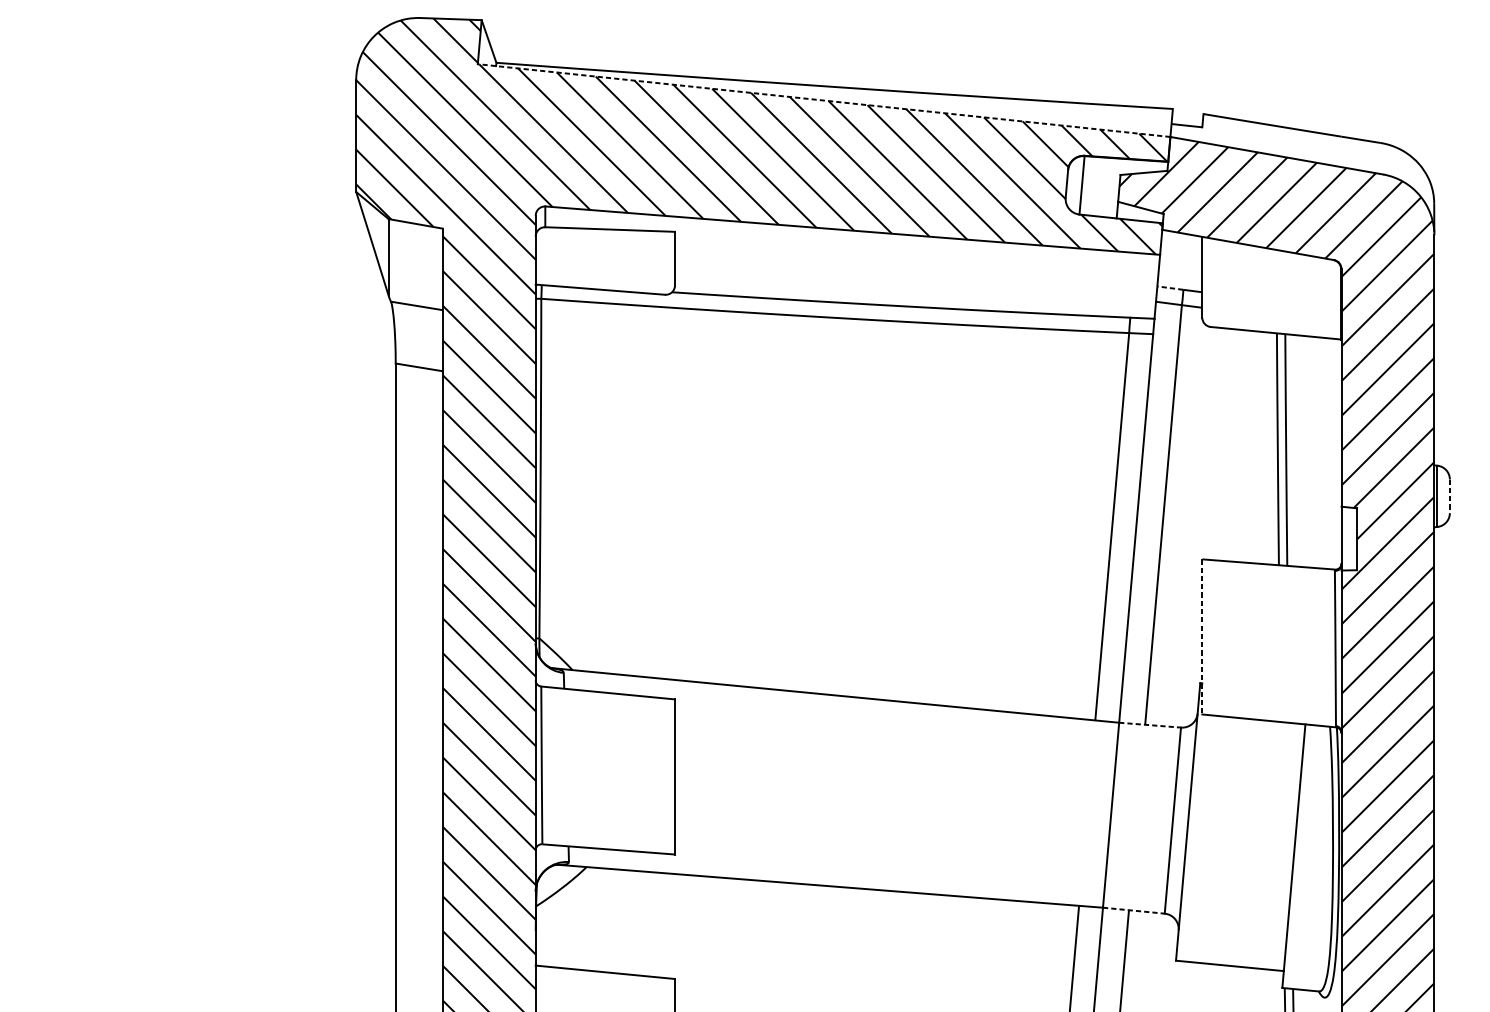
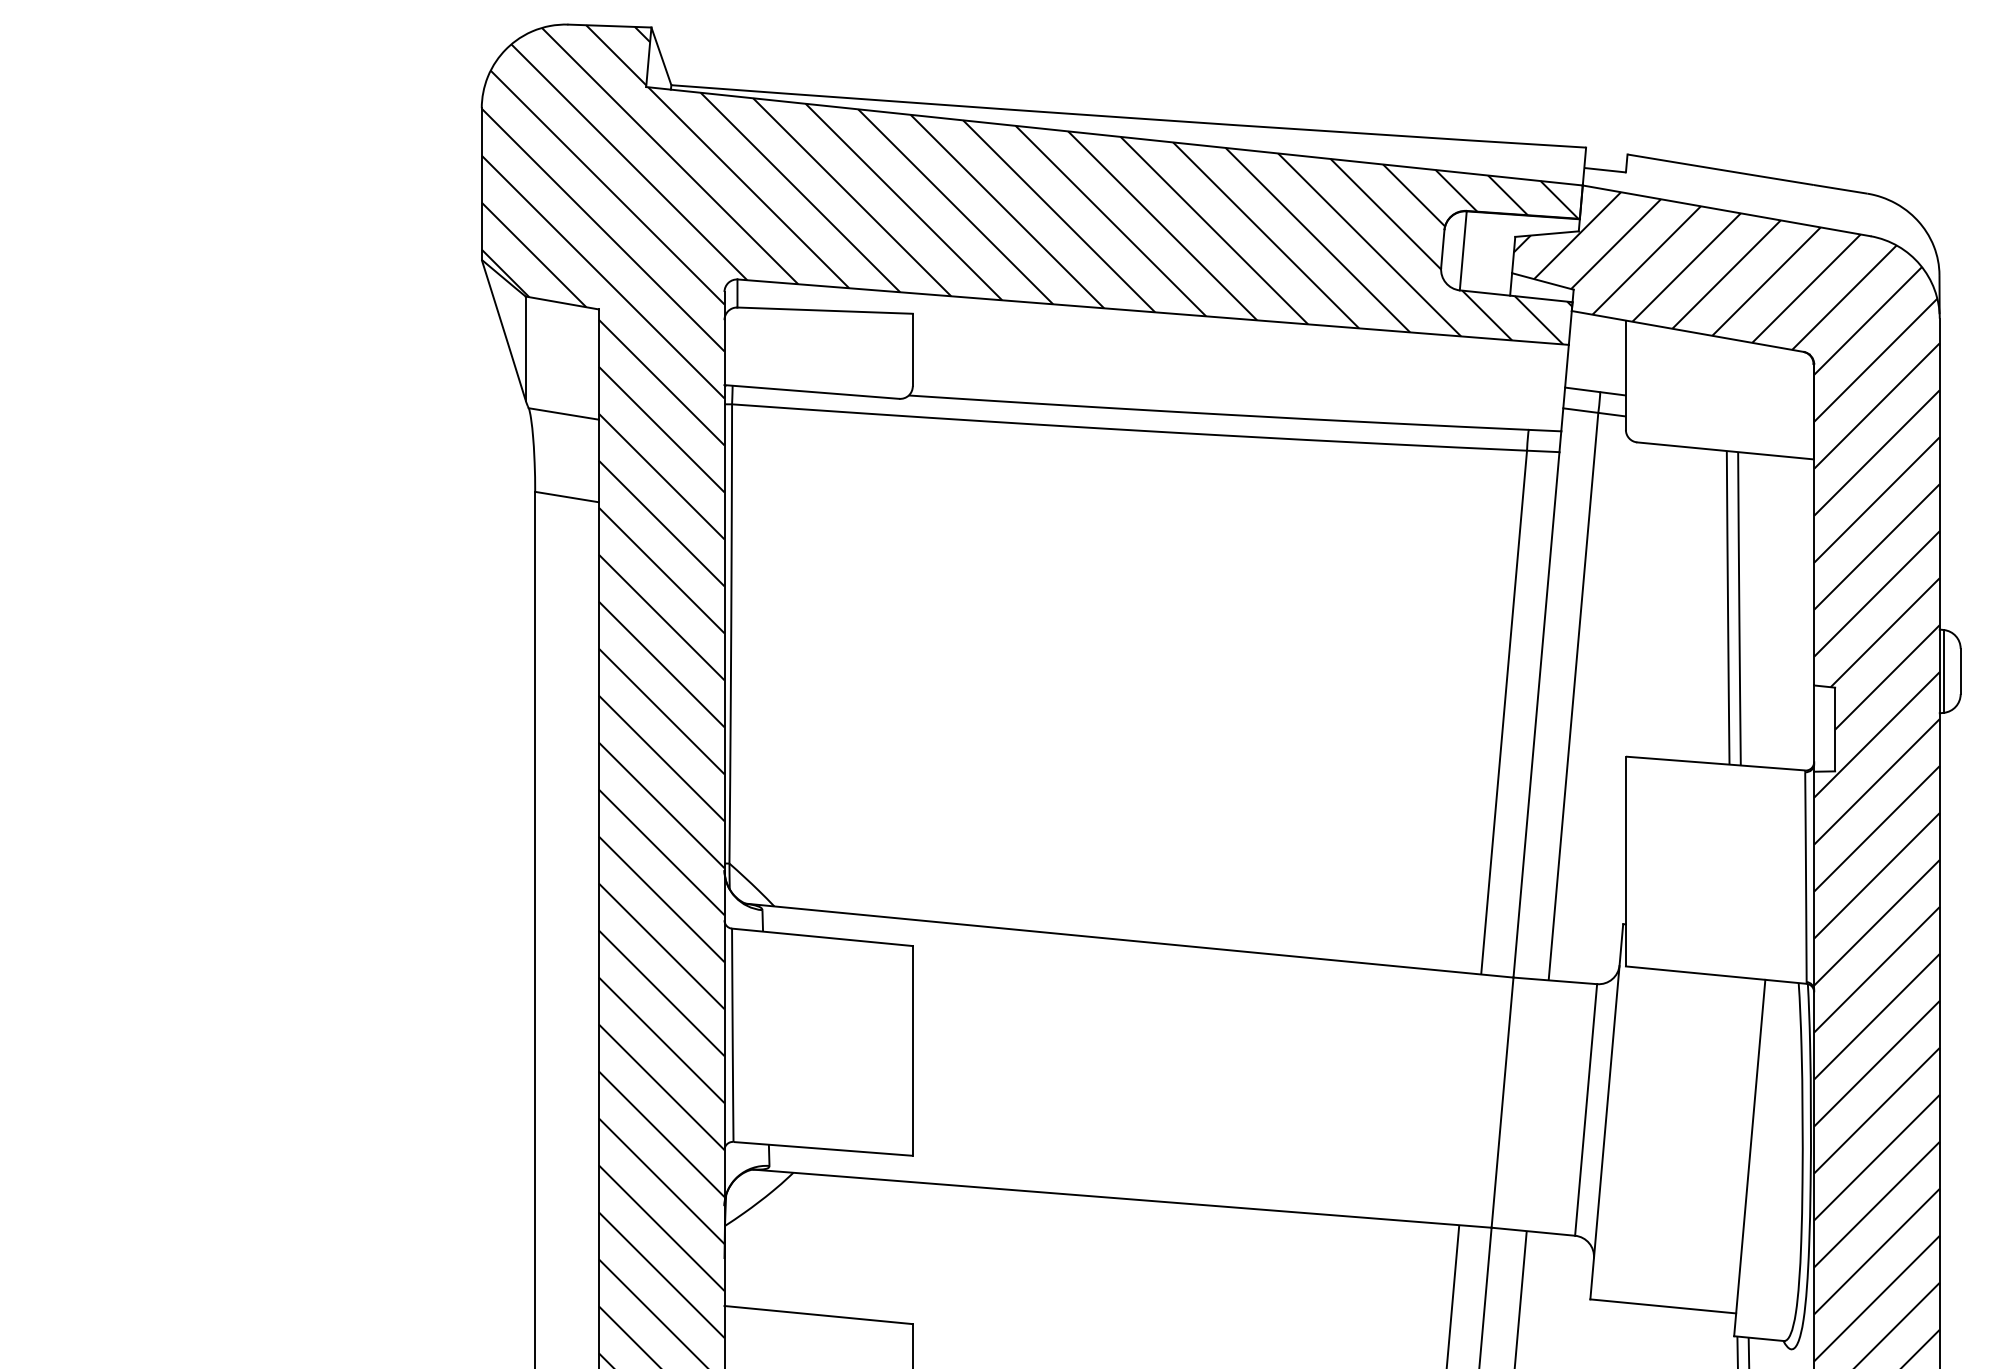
line: (824, 100) -> (1114, 136), dashed -> solid
line: (1170, 287) -> (1582, 389), dashed -> solid
line: (1449, 496) -> (1960, 671), dashed -> solid
line: (1202, 636) -> (1625, 861), dashed -> solid
line: (1150, 724) -> (1555, 980), dashed -> solid
line: (1133, 910) -> (1533, 1231), dashed -> solid

